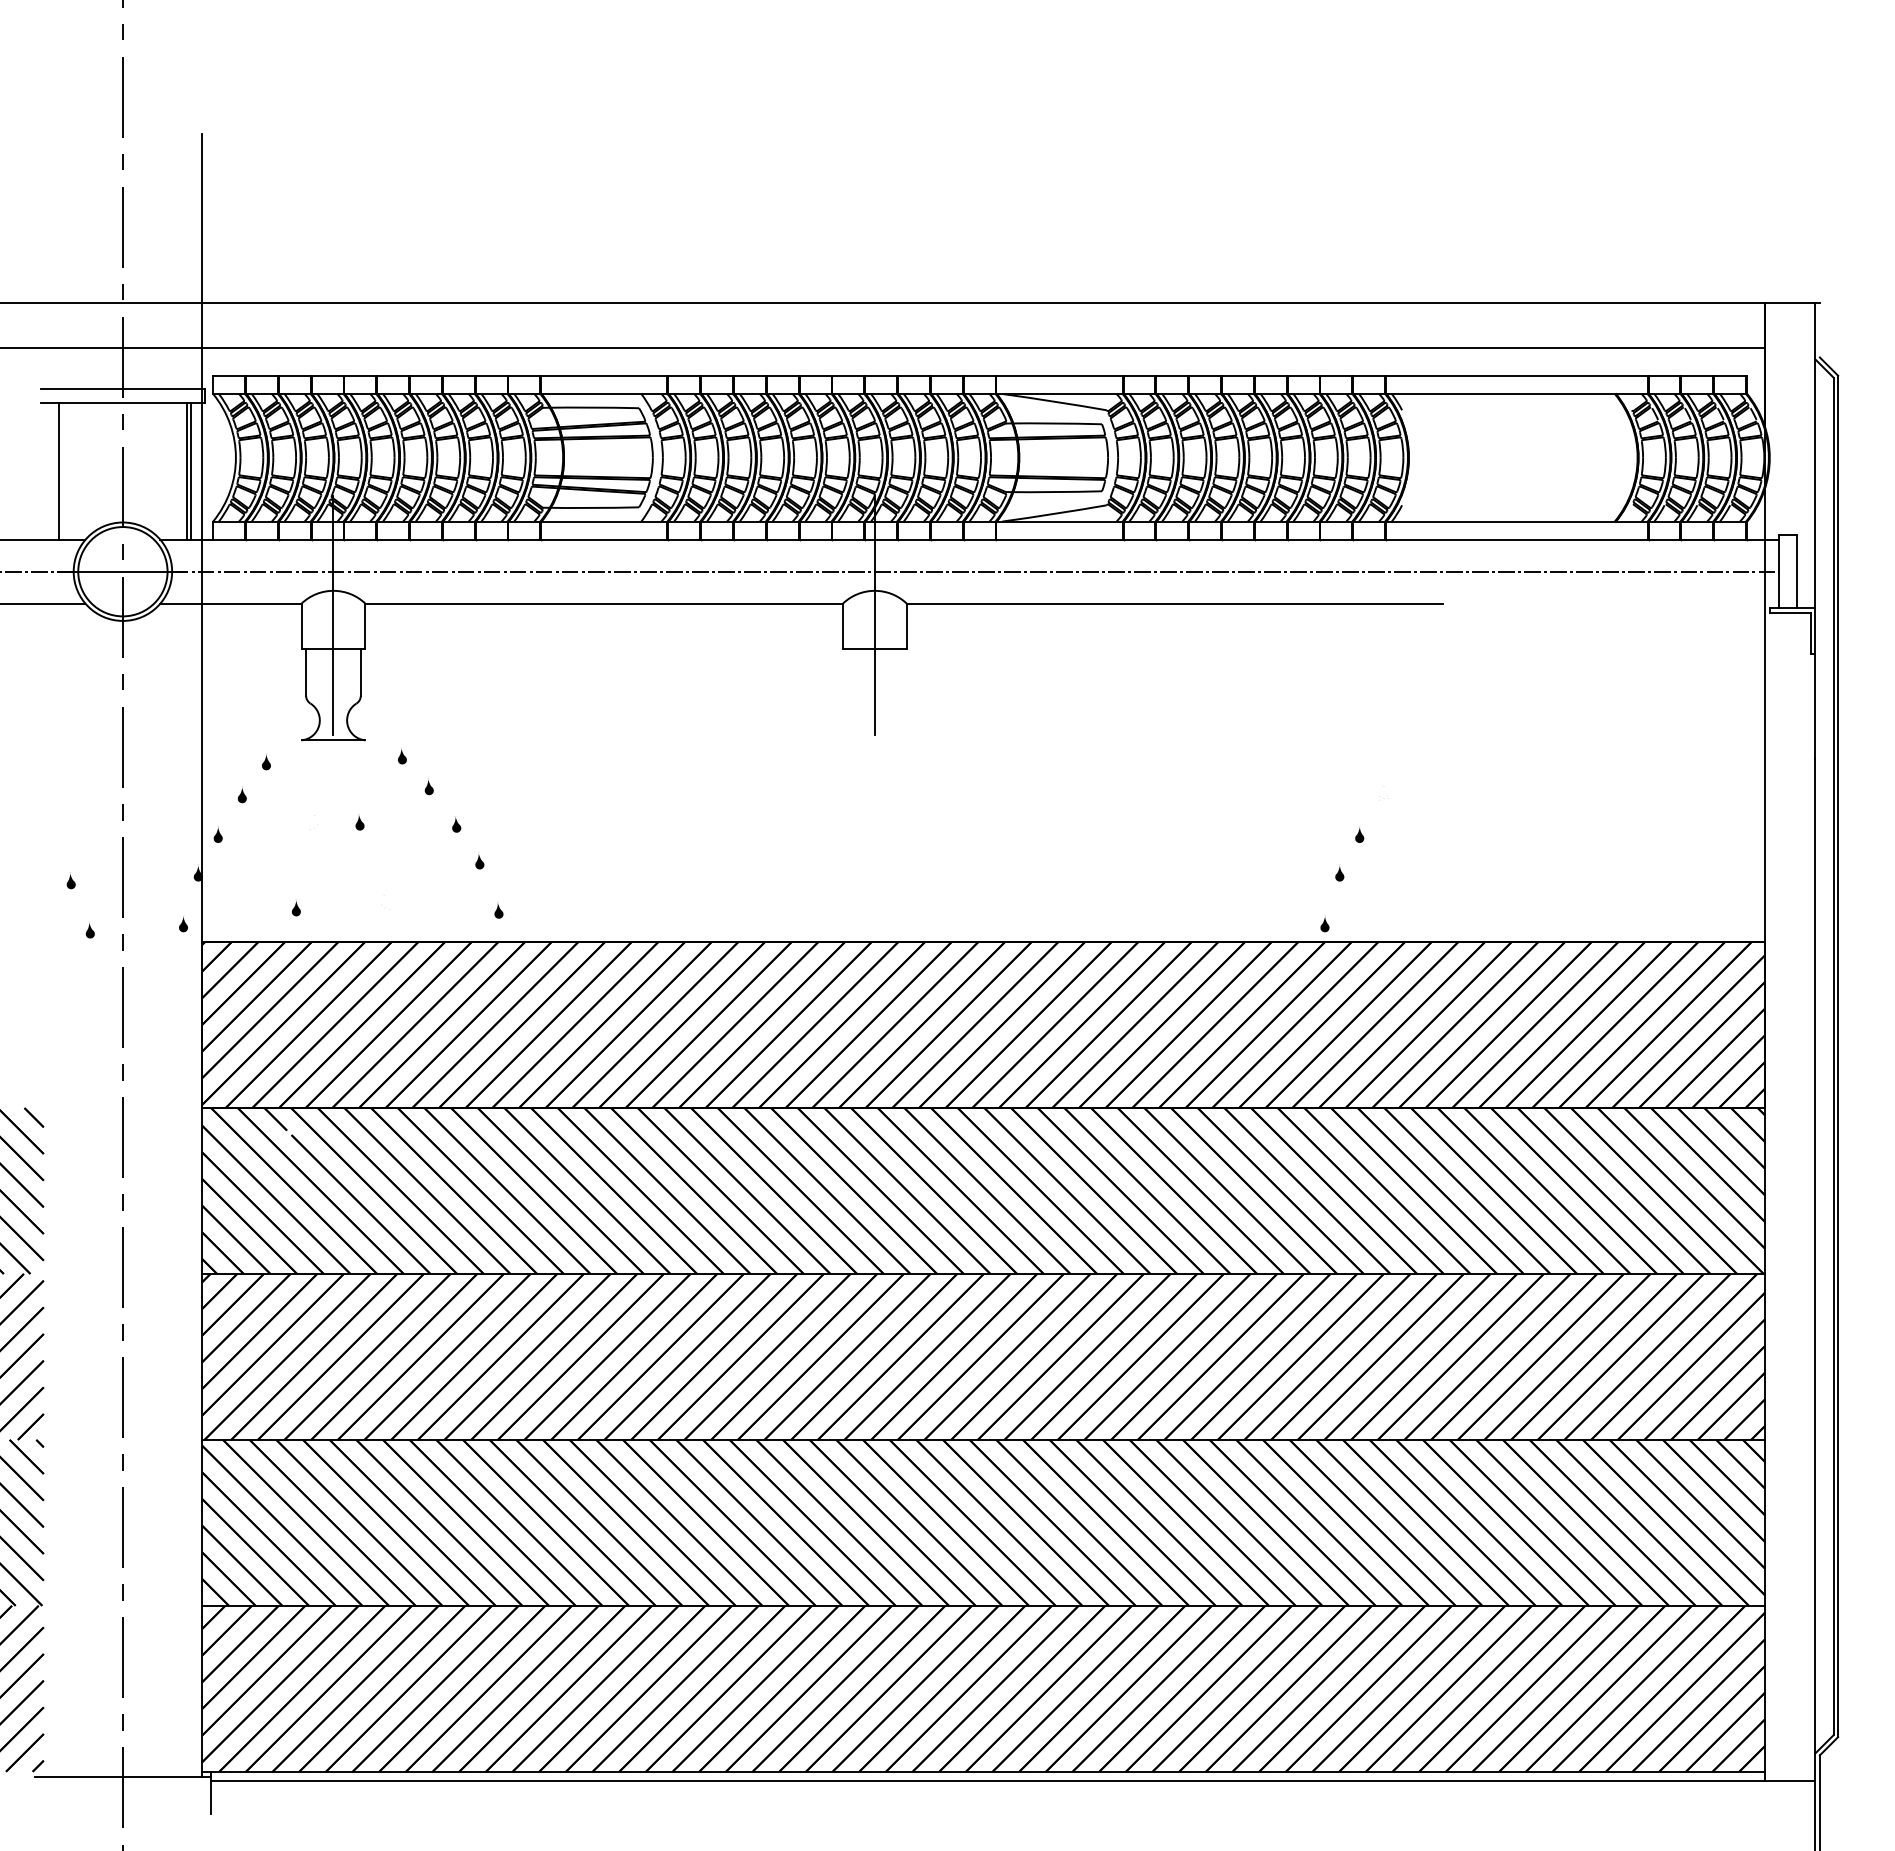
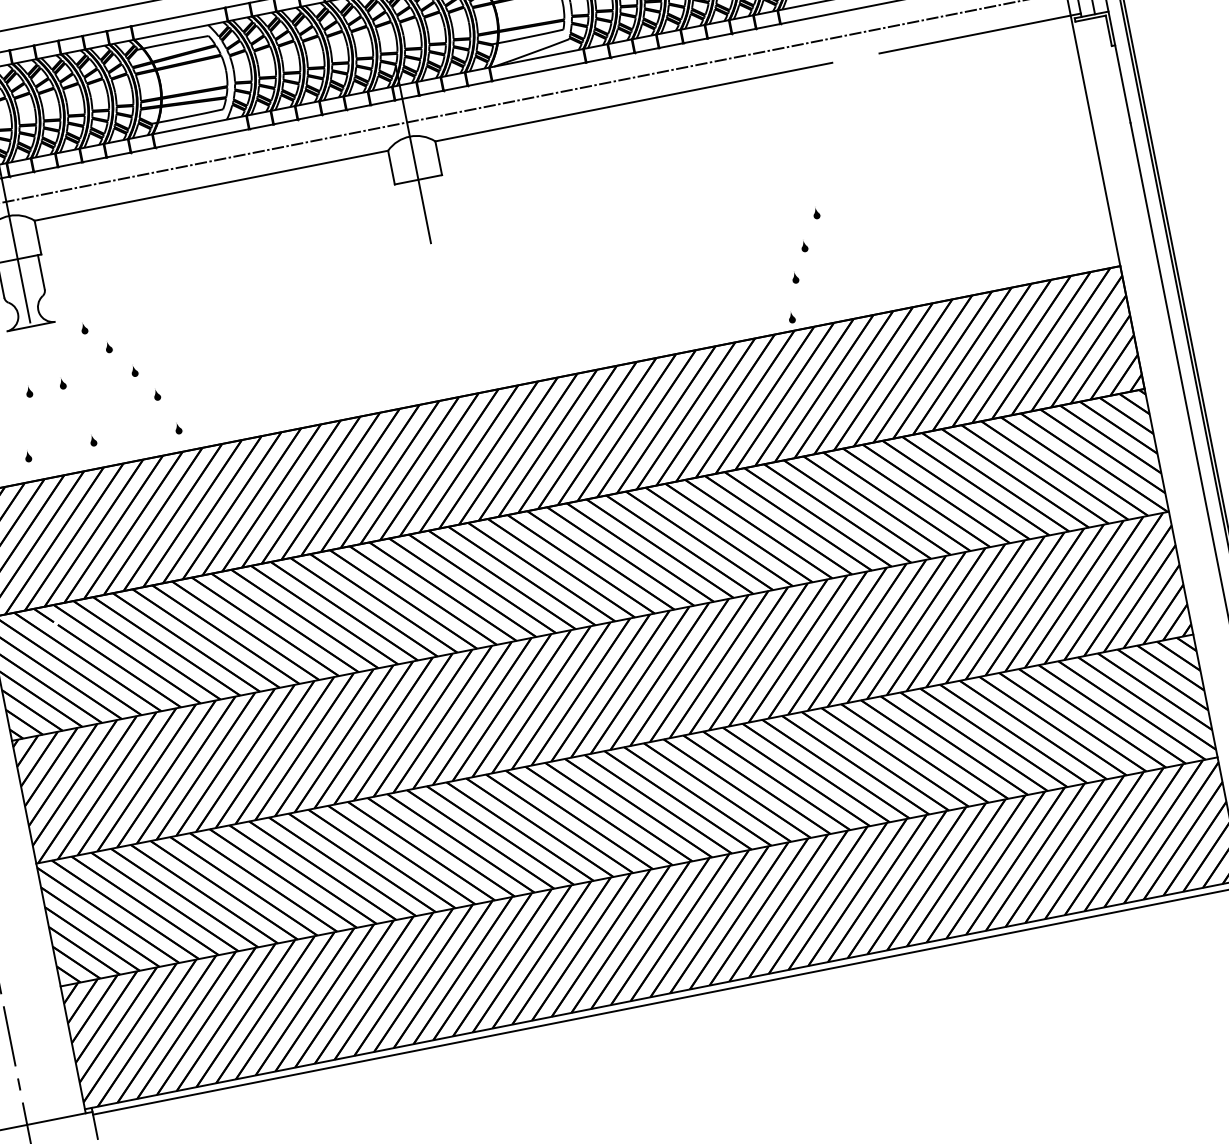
line: (1642, 603) -> (979, 33), added
fill: (1383, 794) -> (816, 212), added
fill: (313, 823) -> (28, 391), added
fill: (384, 903) -> (92, 439), added

